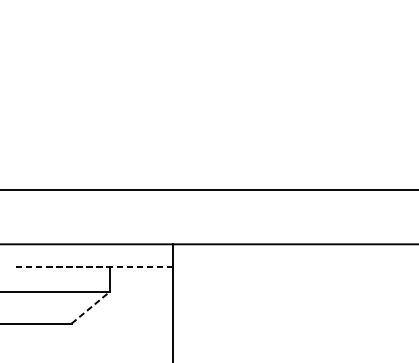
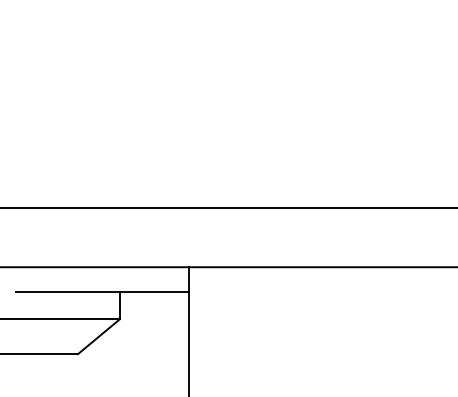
line: (93, 266) -> (102, 291), dashed -> solid
line: (91, 307) -> (99, 336), dashed -> solid

